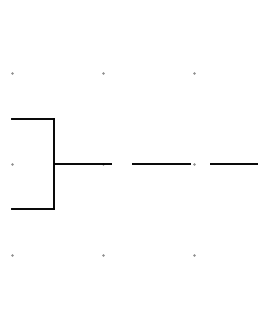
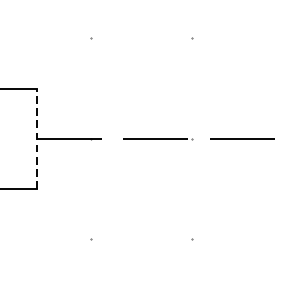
line: (53, 163) -> (36, 138), solid -> dashed

